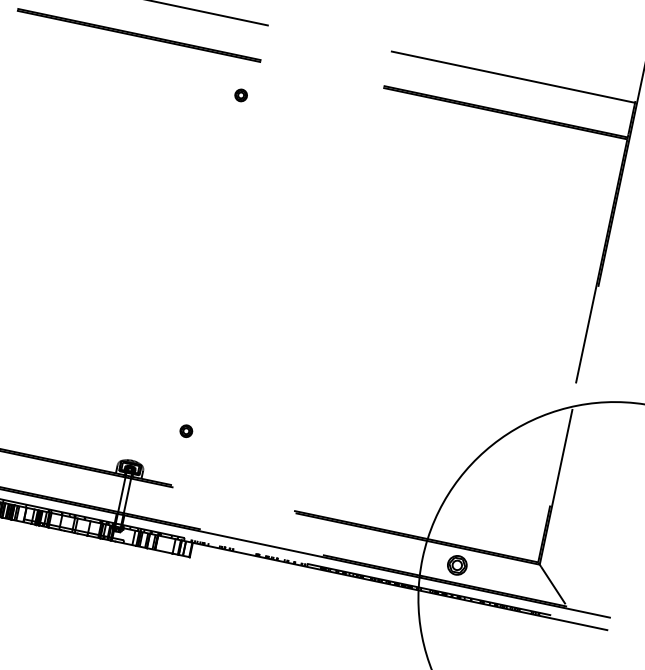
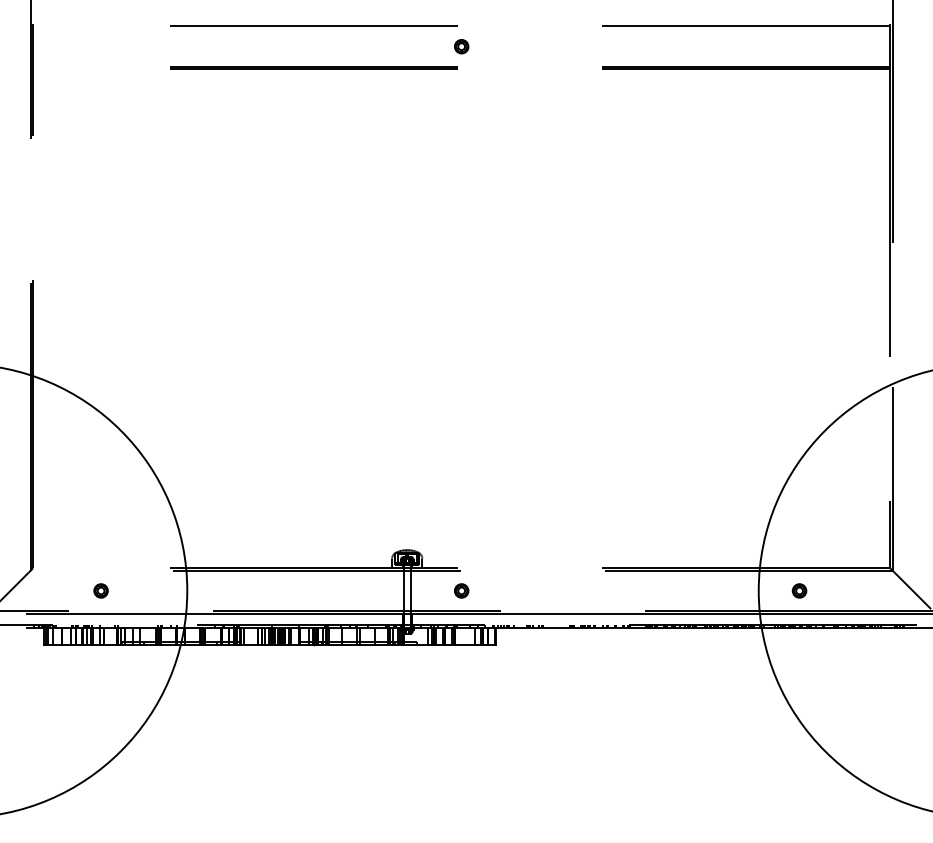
part: (241, 95) -> (461, 46), moved
part: (186, 430) -> (461, 590), moved
part: (457, 564) -> (799, 590), size x0.62

